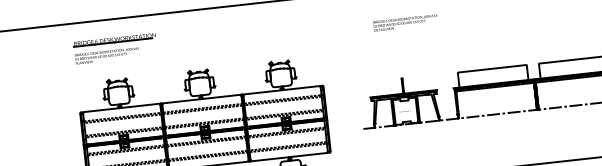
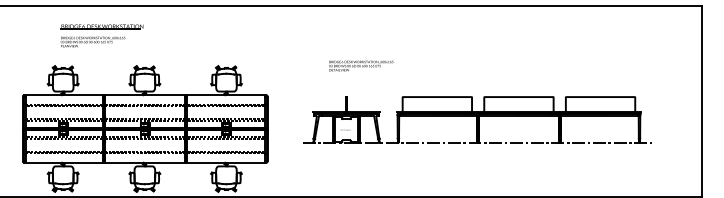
text: (405, 22) -> (361, 65), moved
part: (114, 48) -> (101, 35), moved

